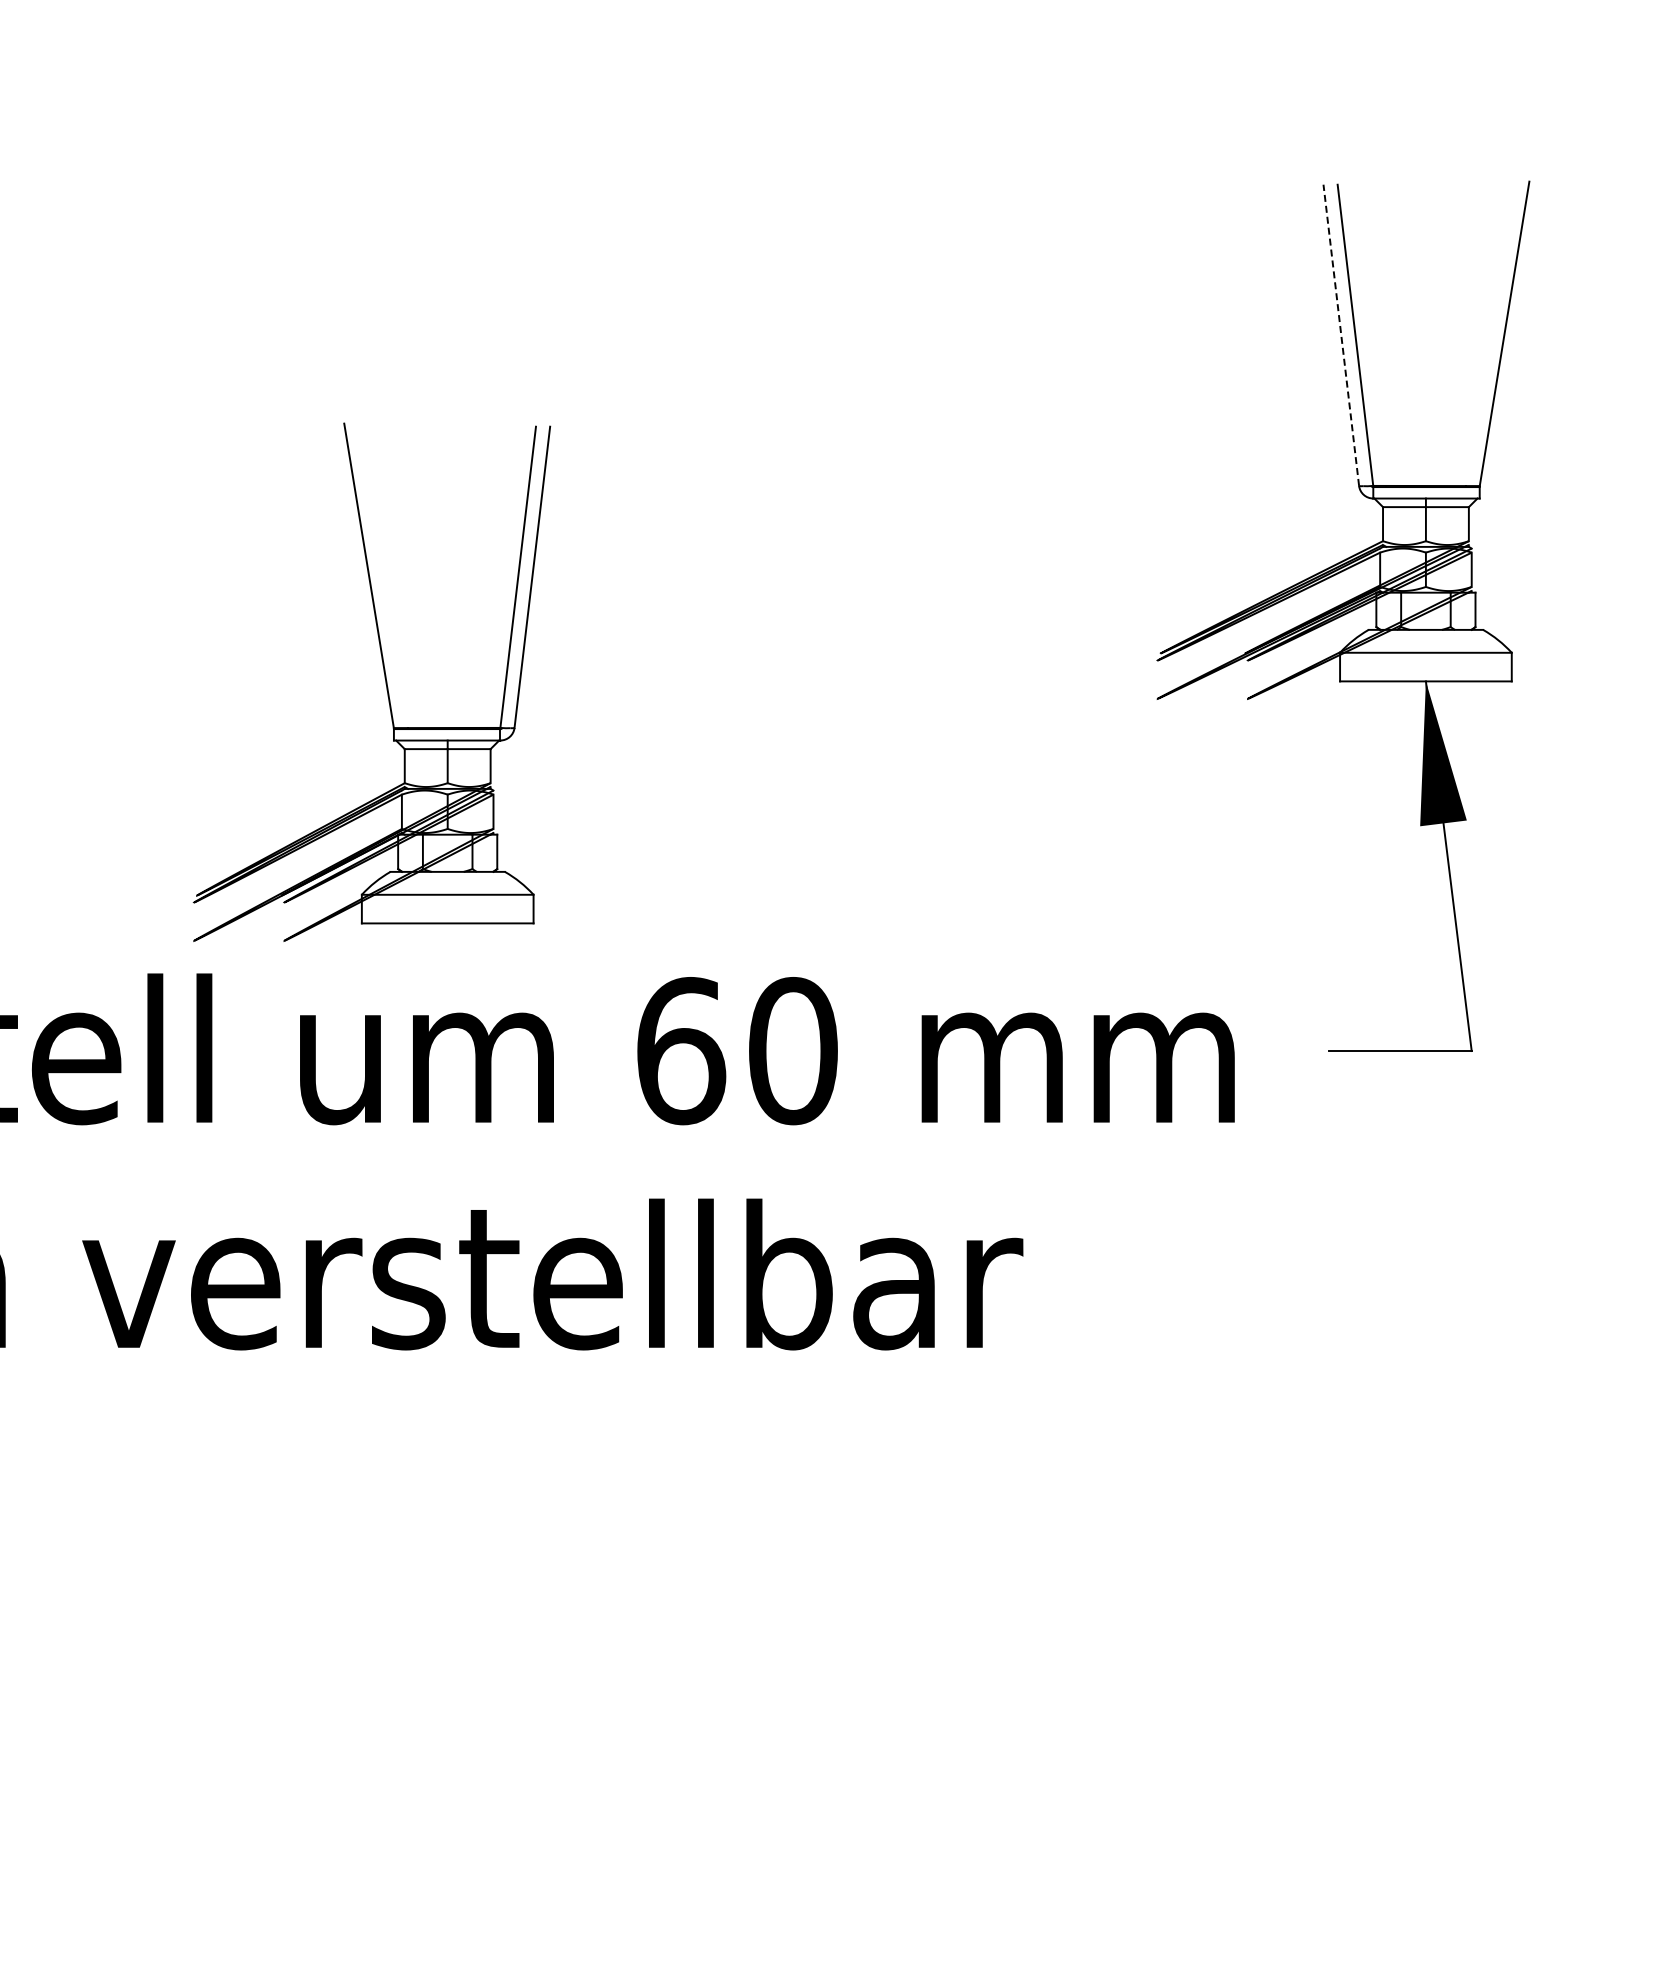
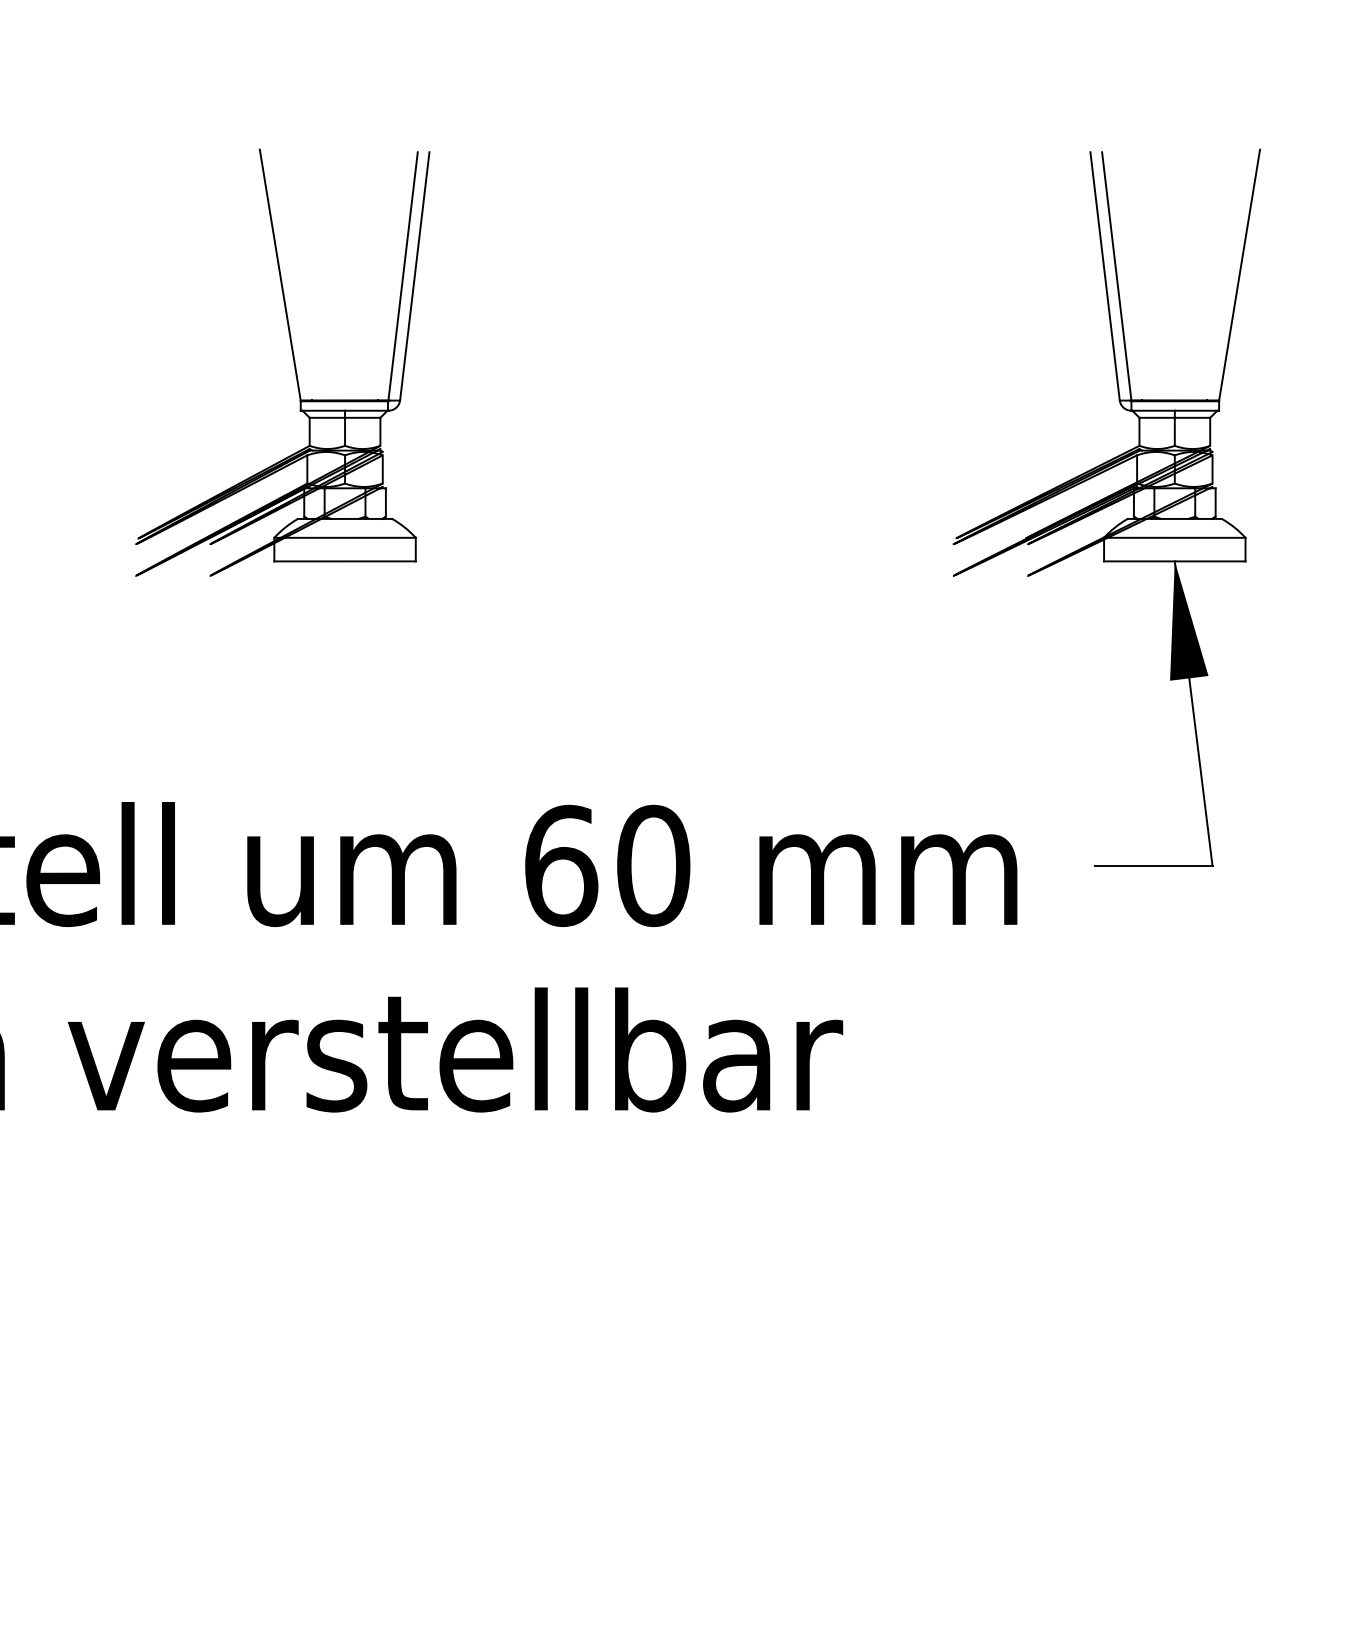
line: (1341, 335) -> (1105, 276), dashed -> solid
part: (384, 678) -> (292, 359), moved

